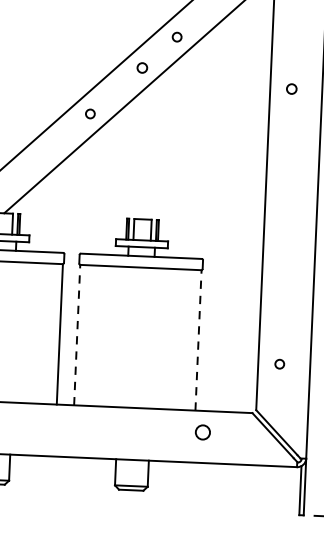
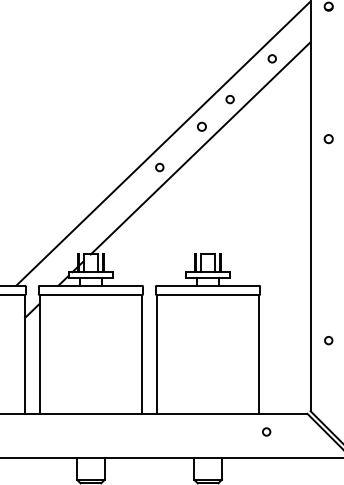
line: (76, 335) -> (156, 354), dashed -> solid
line: (198, 340) -> (259, 354), dashed -> solid
circle: (279, 364) -> (328, 340), moved
circle: (203, 431) -> (266, 431), size x0.62

